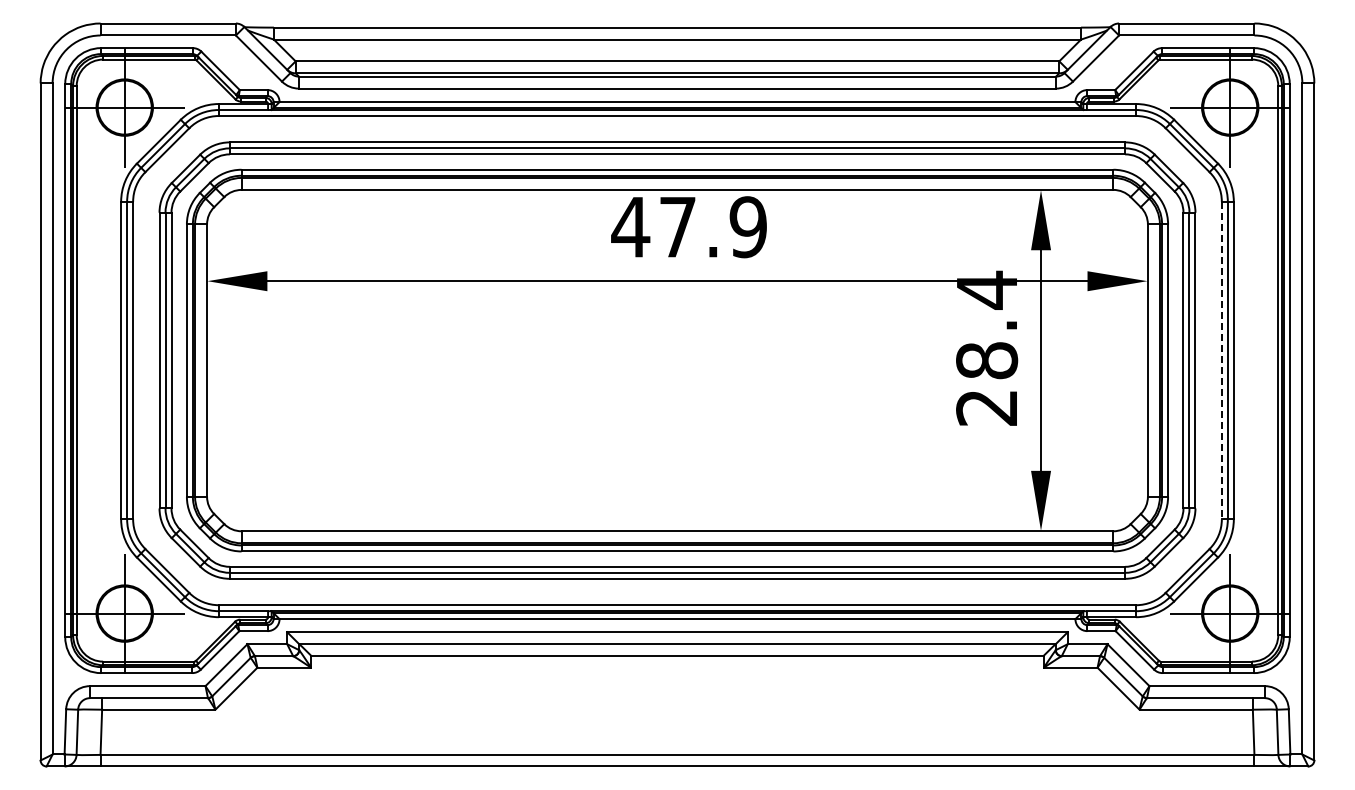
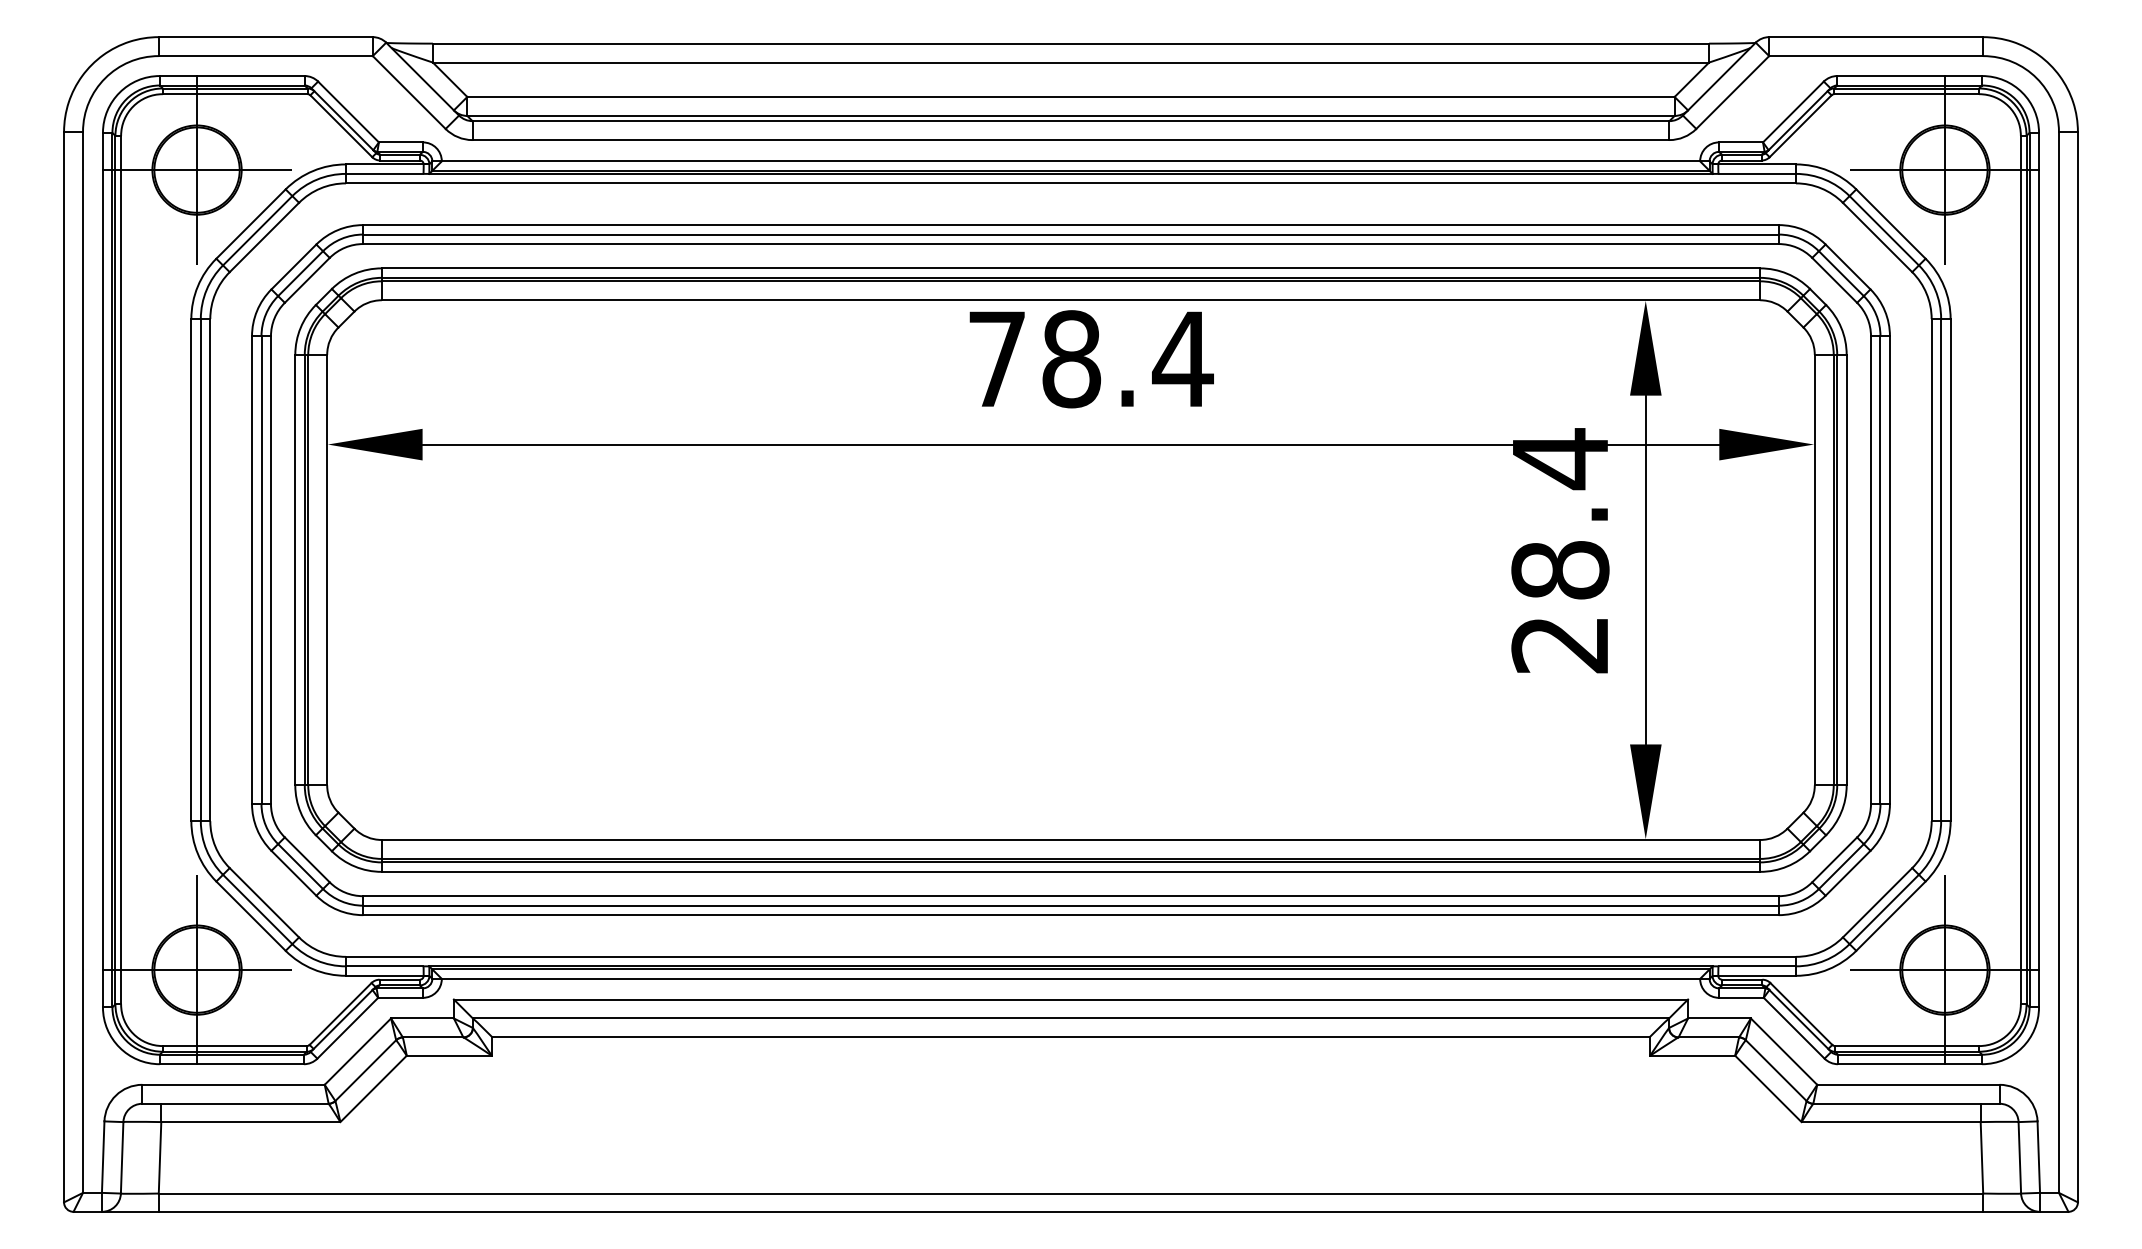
text: (689, 227) -> (1089, 359), 47.9 -> 78.4
line: (1221, 360) -> (1931, 569), dashed -> solid

